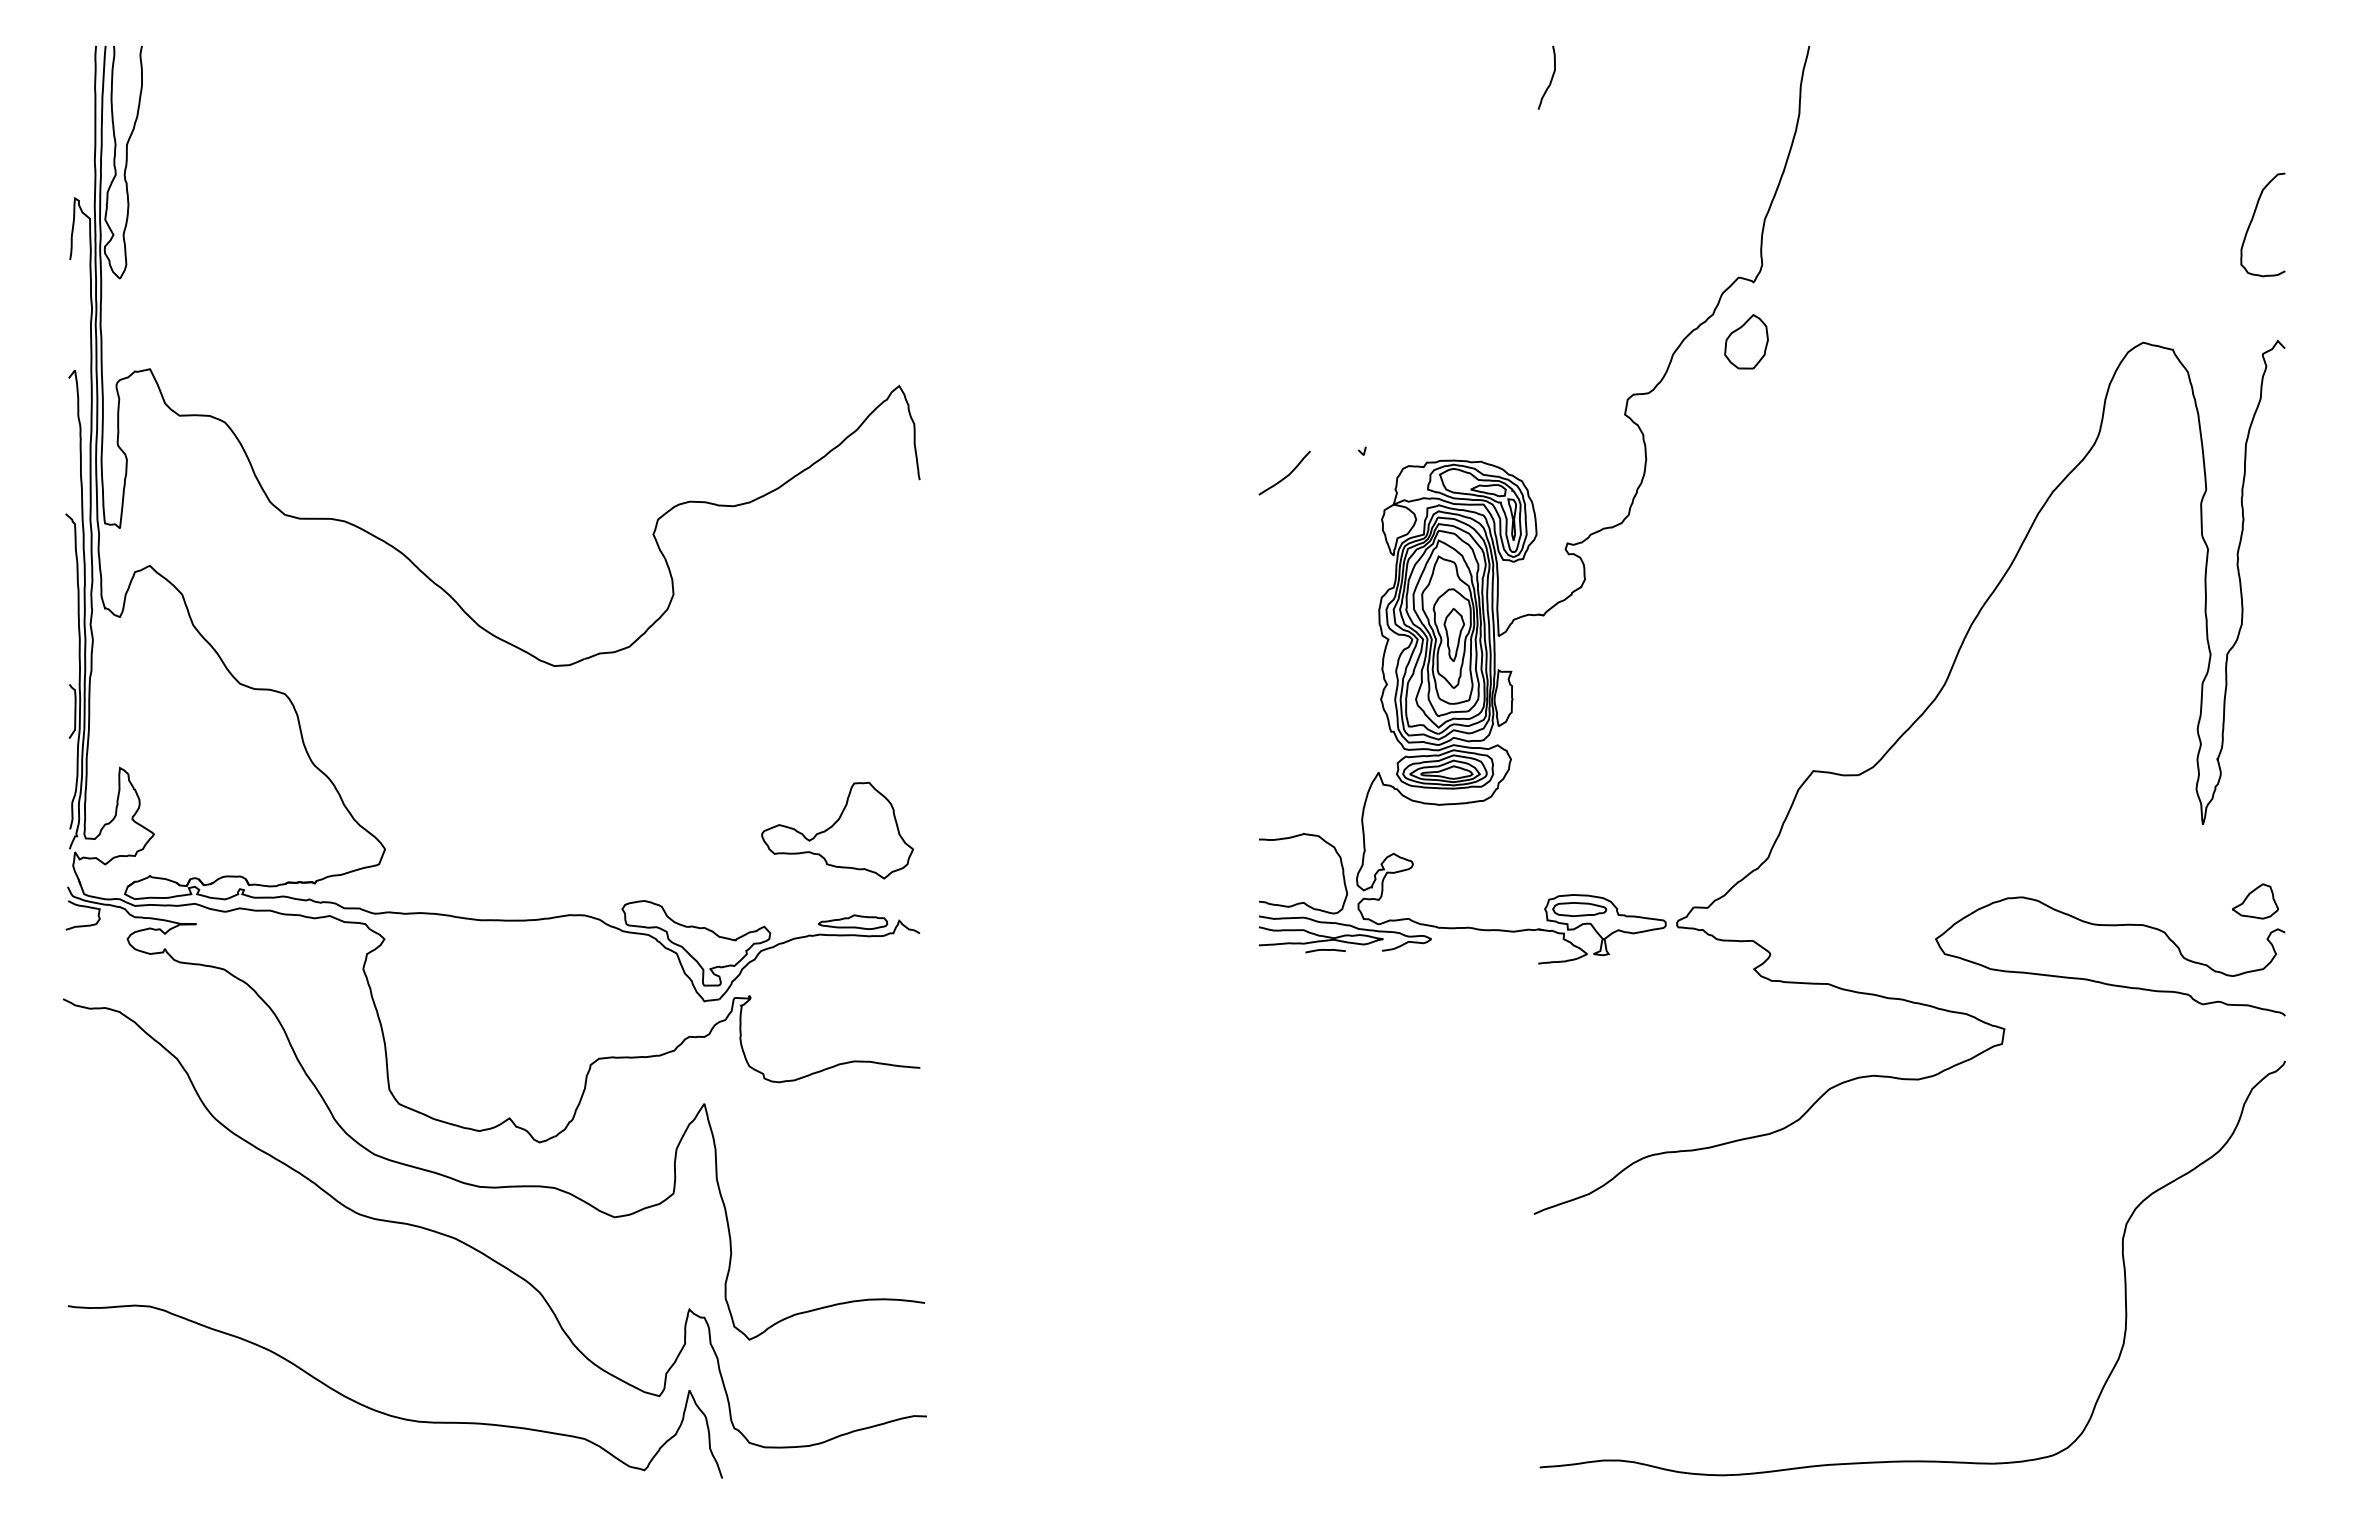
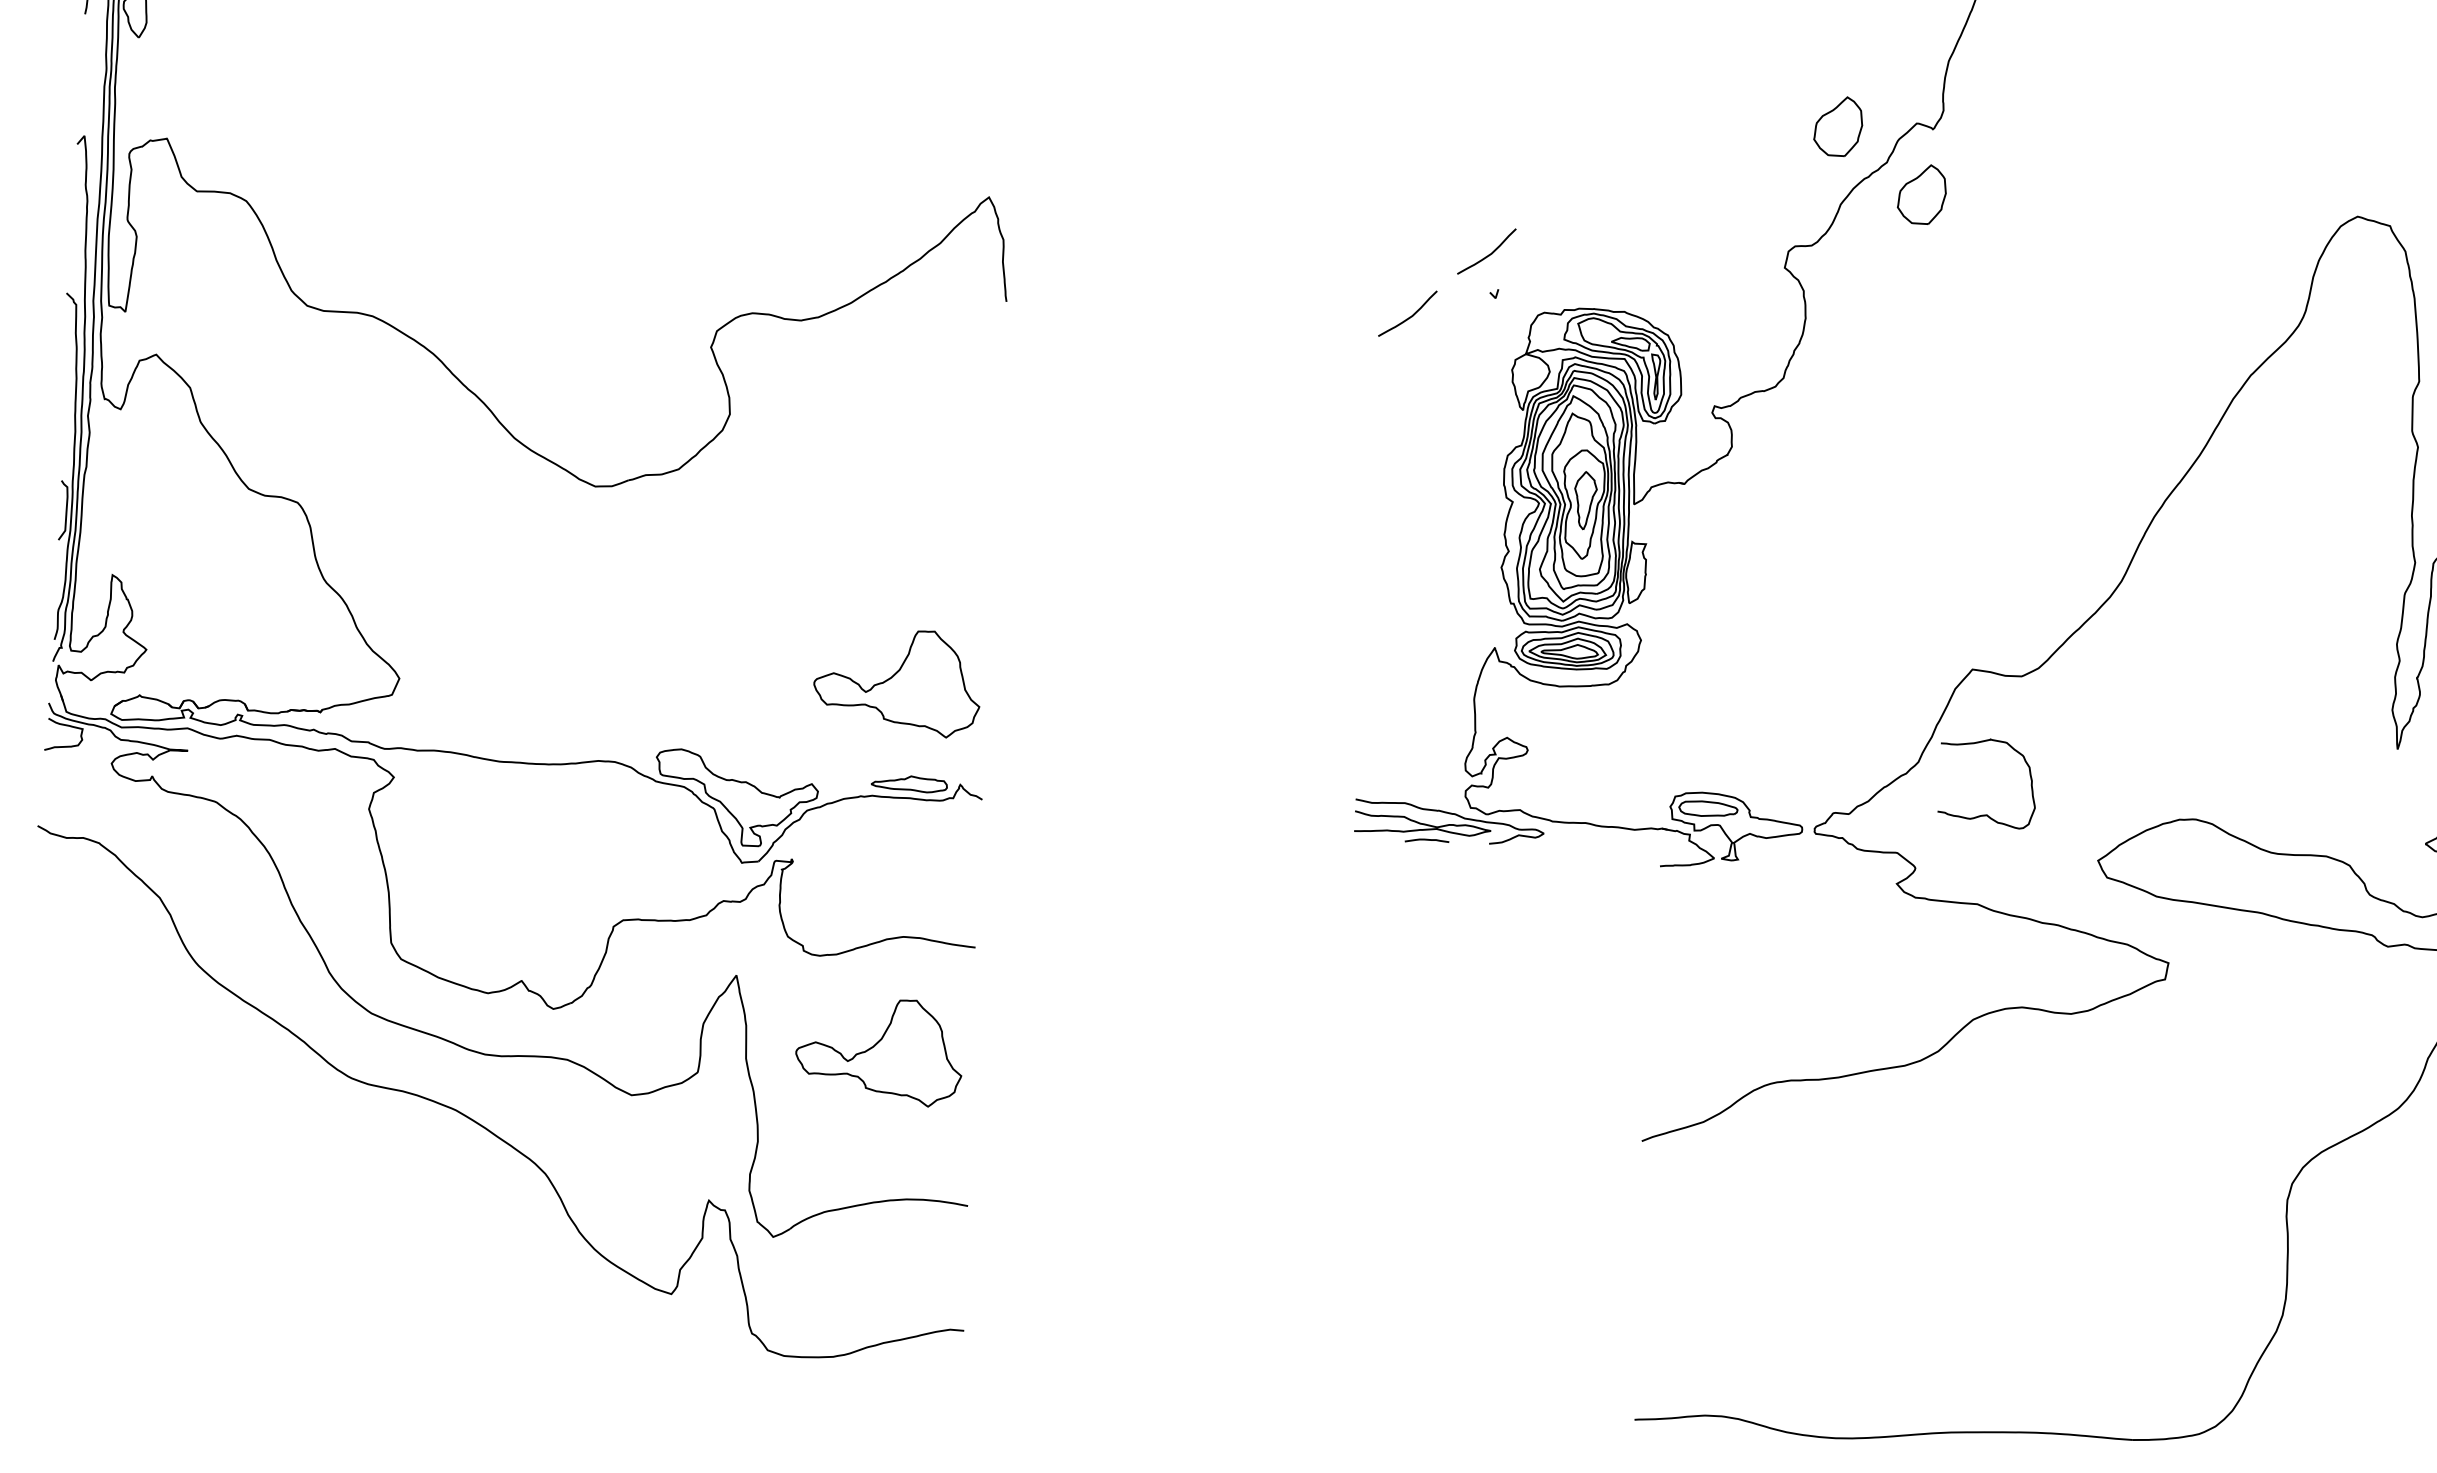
part: (1667, 283) -> (1838, 126), added
curve: (1356, 414) -> (1489, 253), added
curve: (1303, 902) -> (1986, 814), moved
part: (837, 1166) -> (879, 1051), added
curve: (387, 1413) -> (371, 1298), removed

